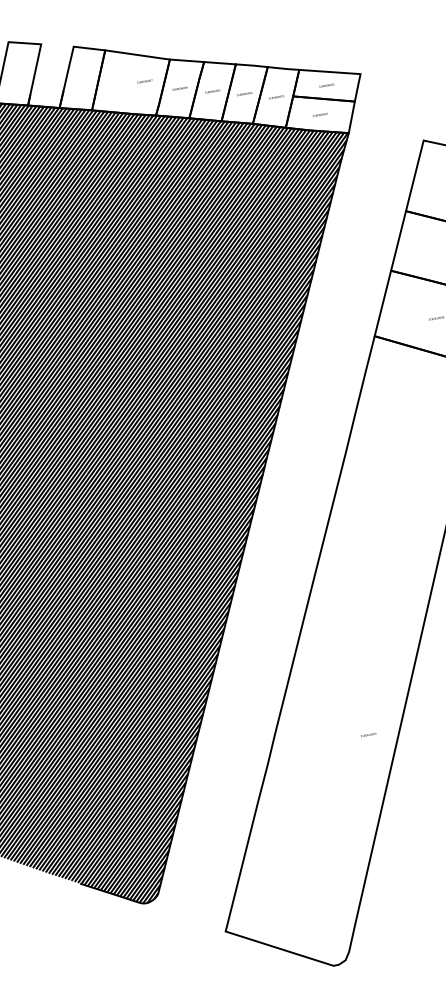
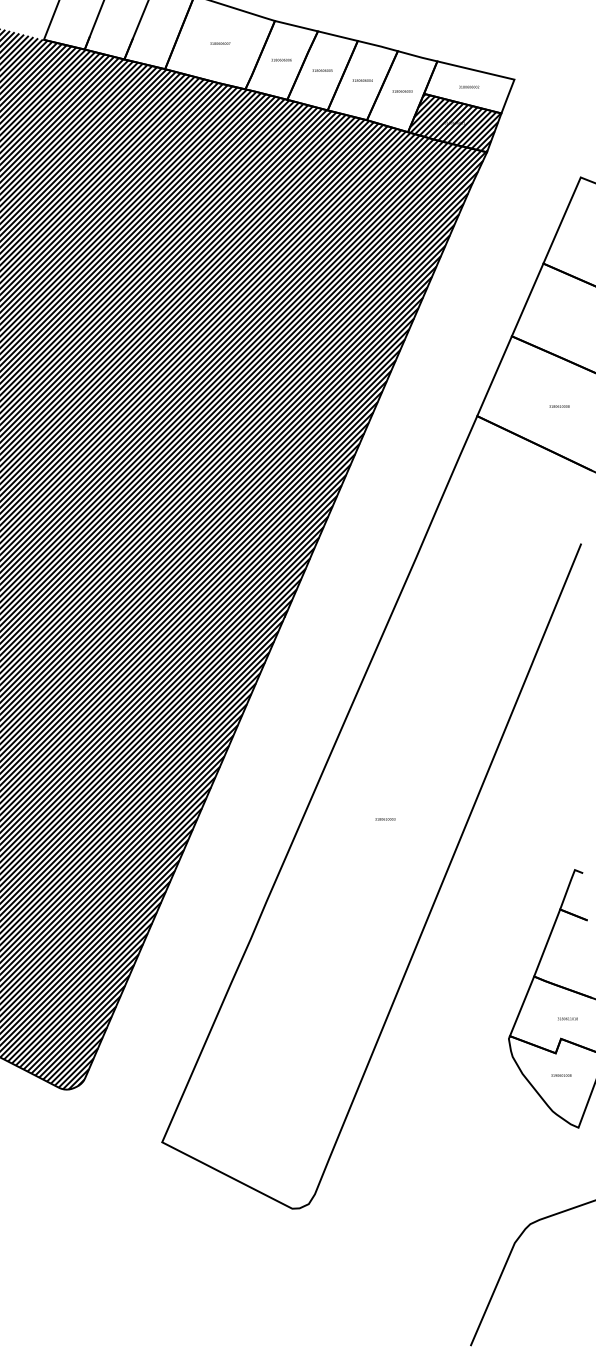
text: (144, 81) -> (220, 43), moved
hatch: (321, 115) -> (455, 123), added
text: (368, 735) -> (385, 819), moved

